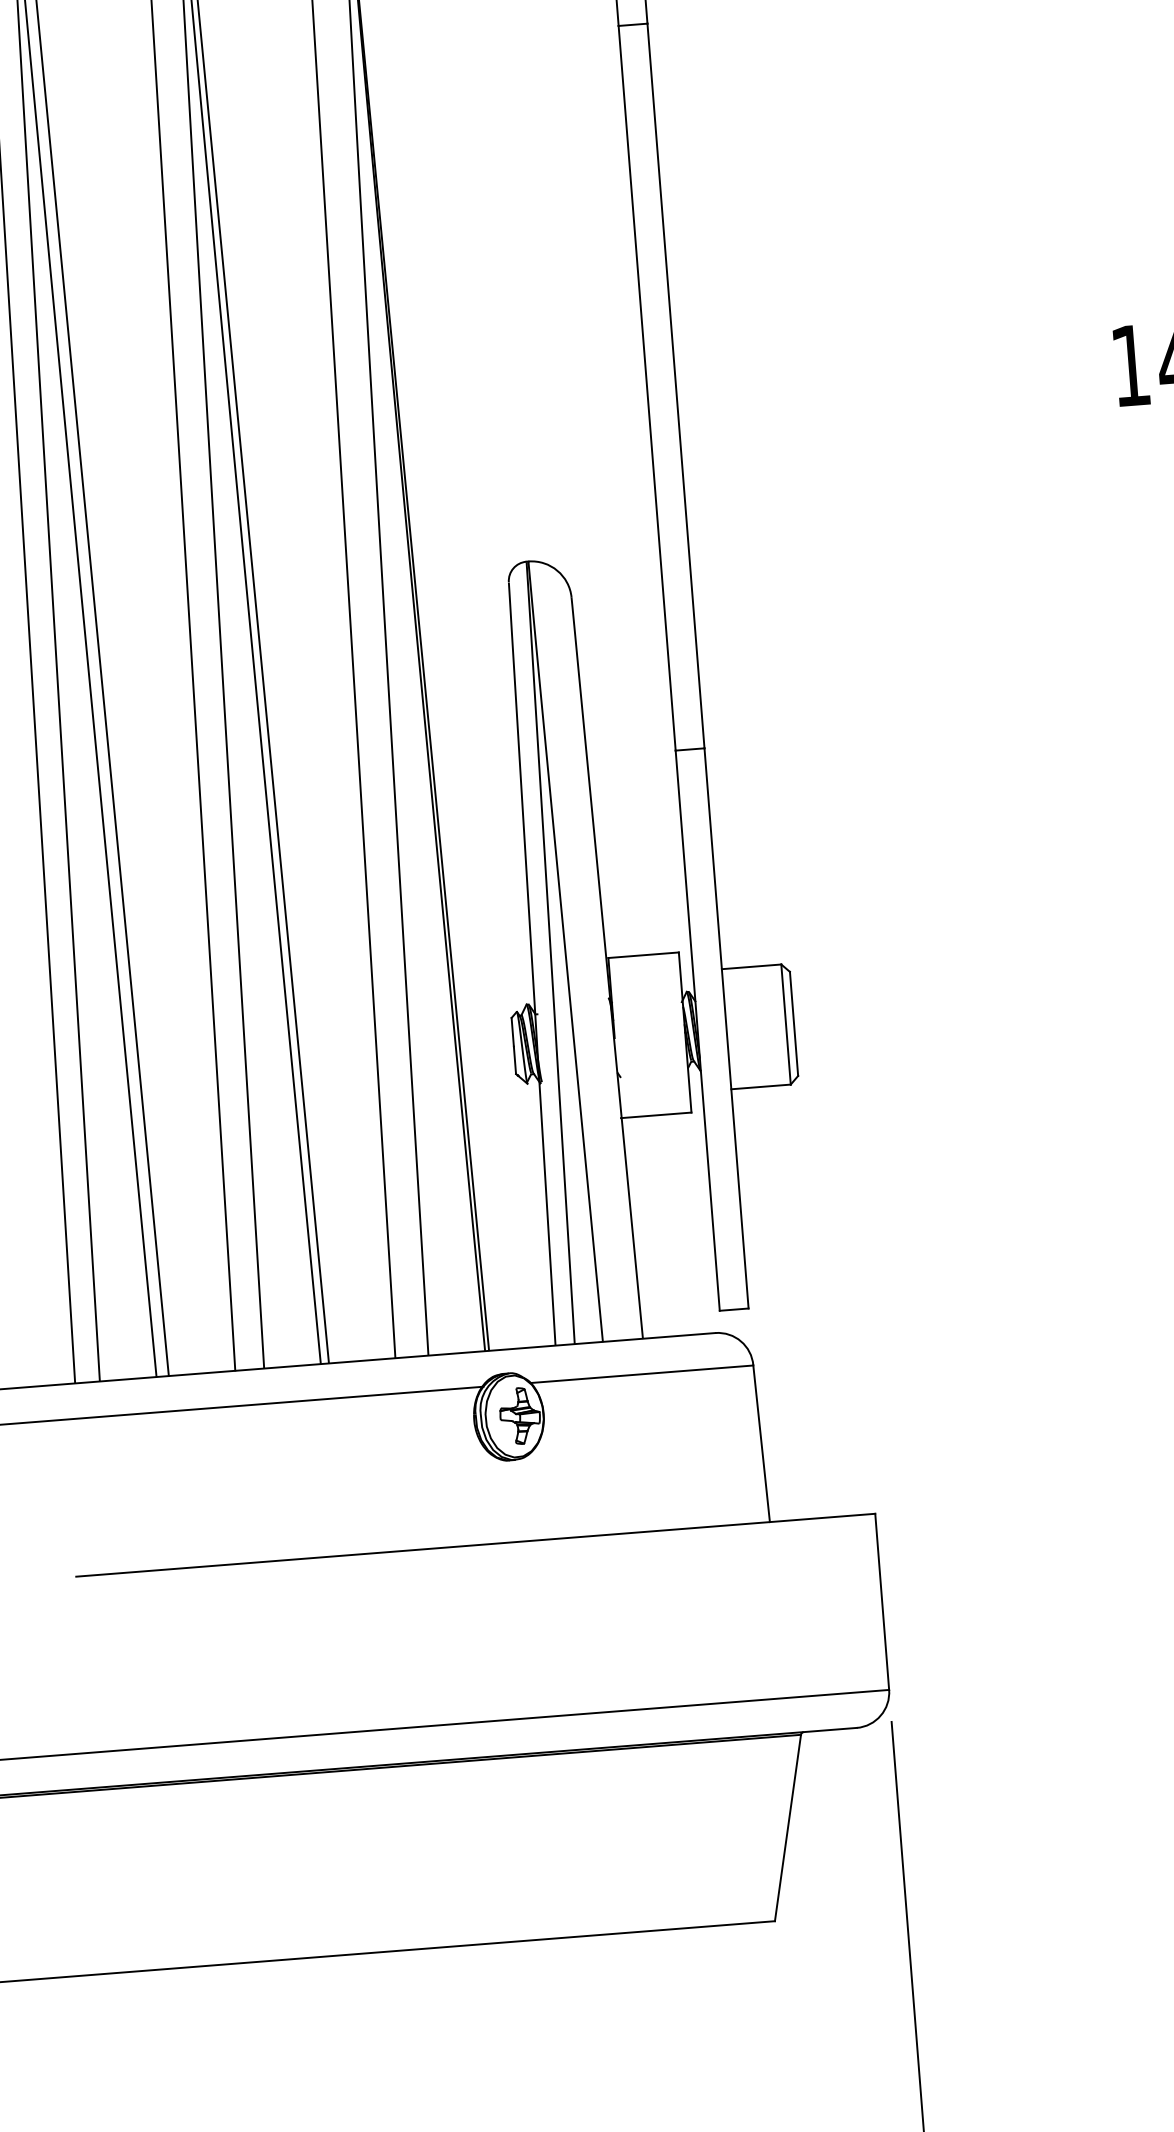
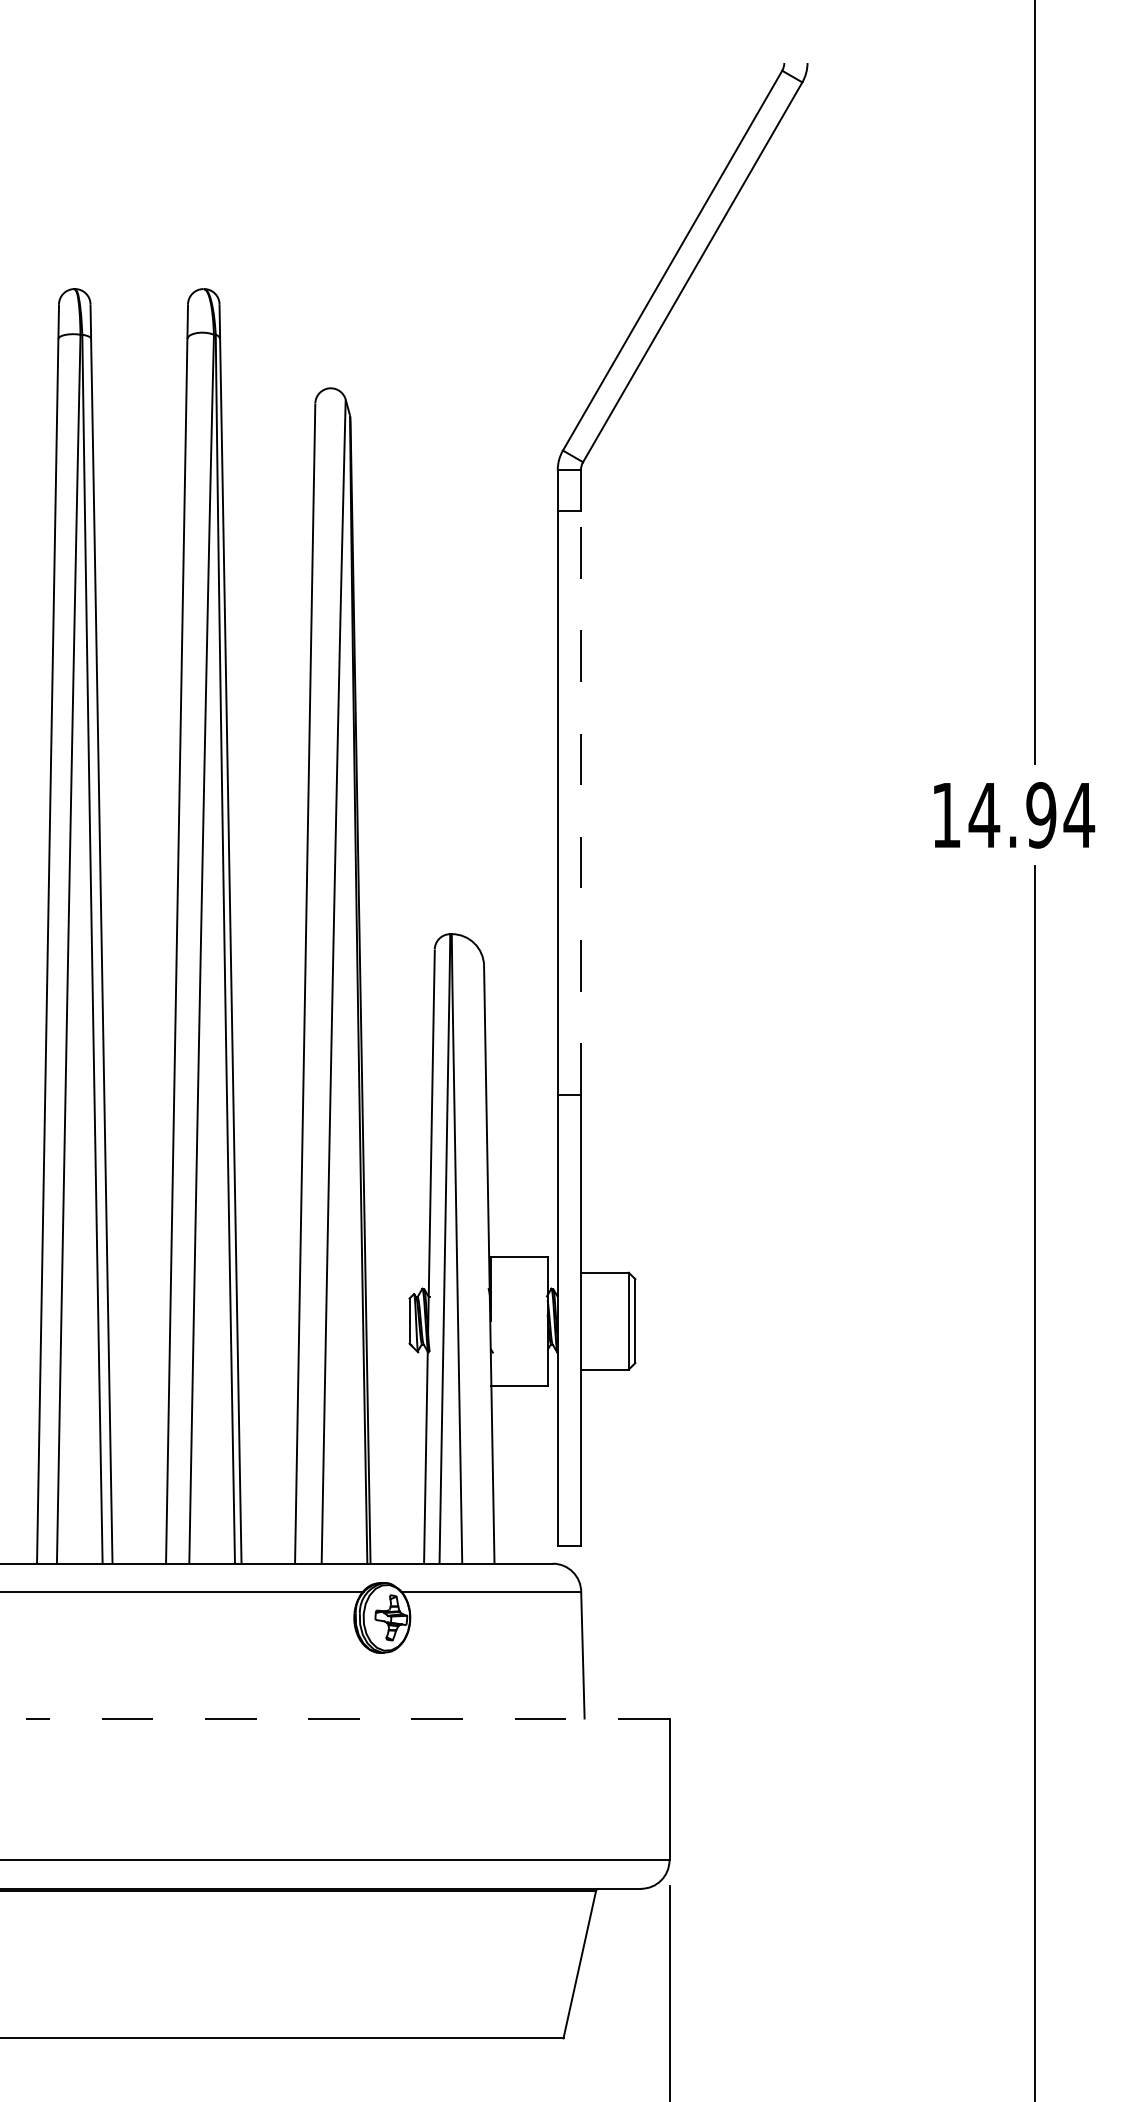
line: (675, 385) -> (580, 802), solid -> dashed
line: (475, 1545) -> (347, 1718), solid -> dashed

